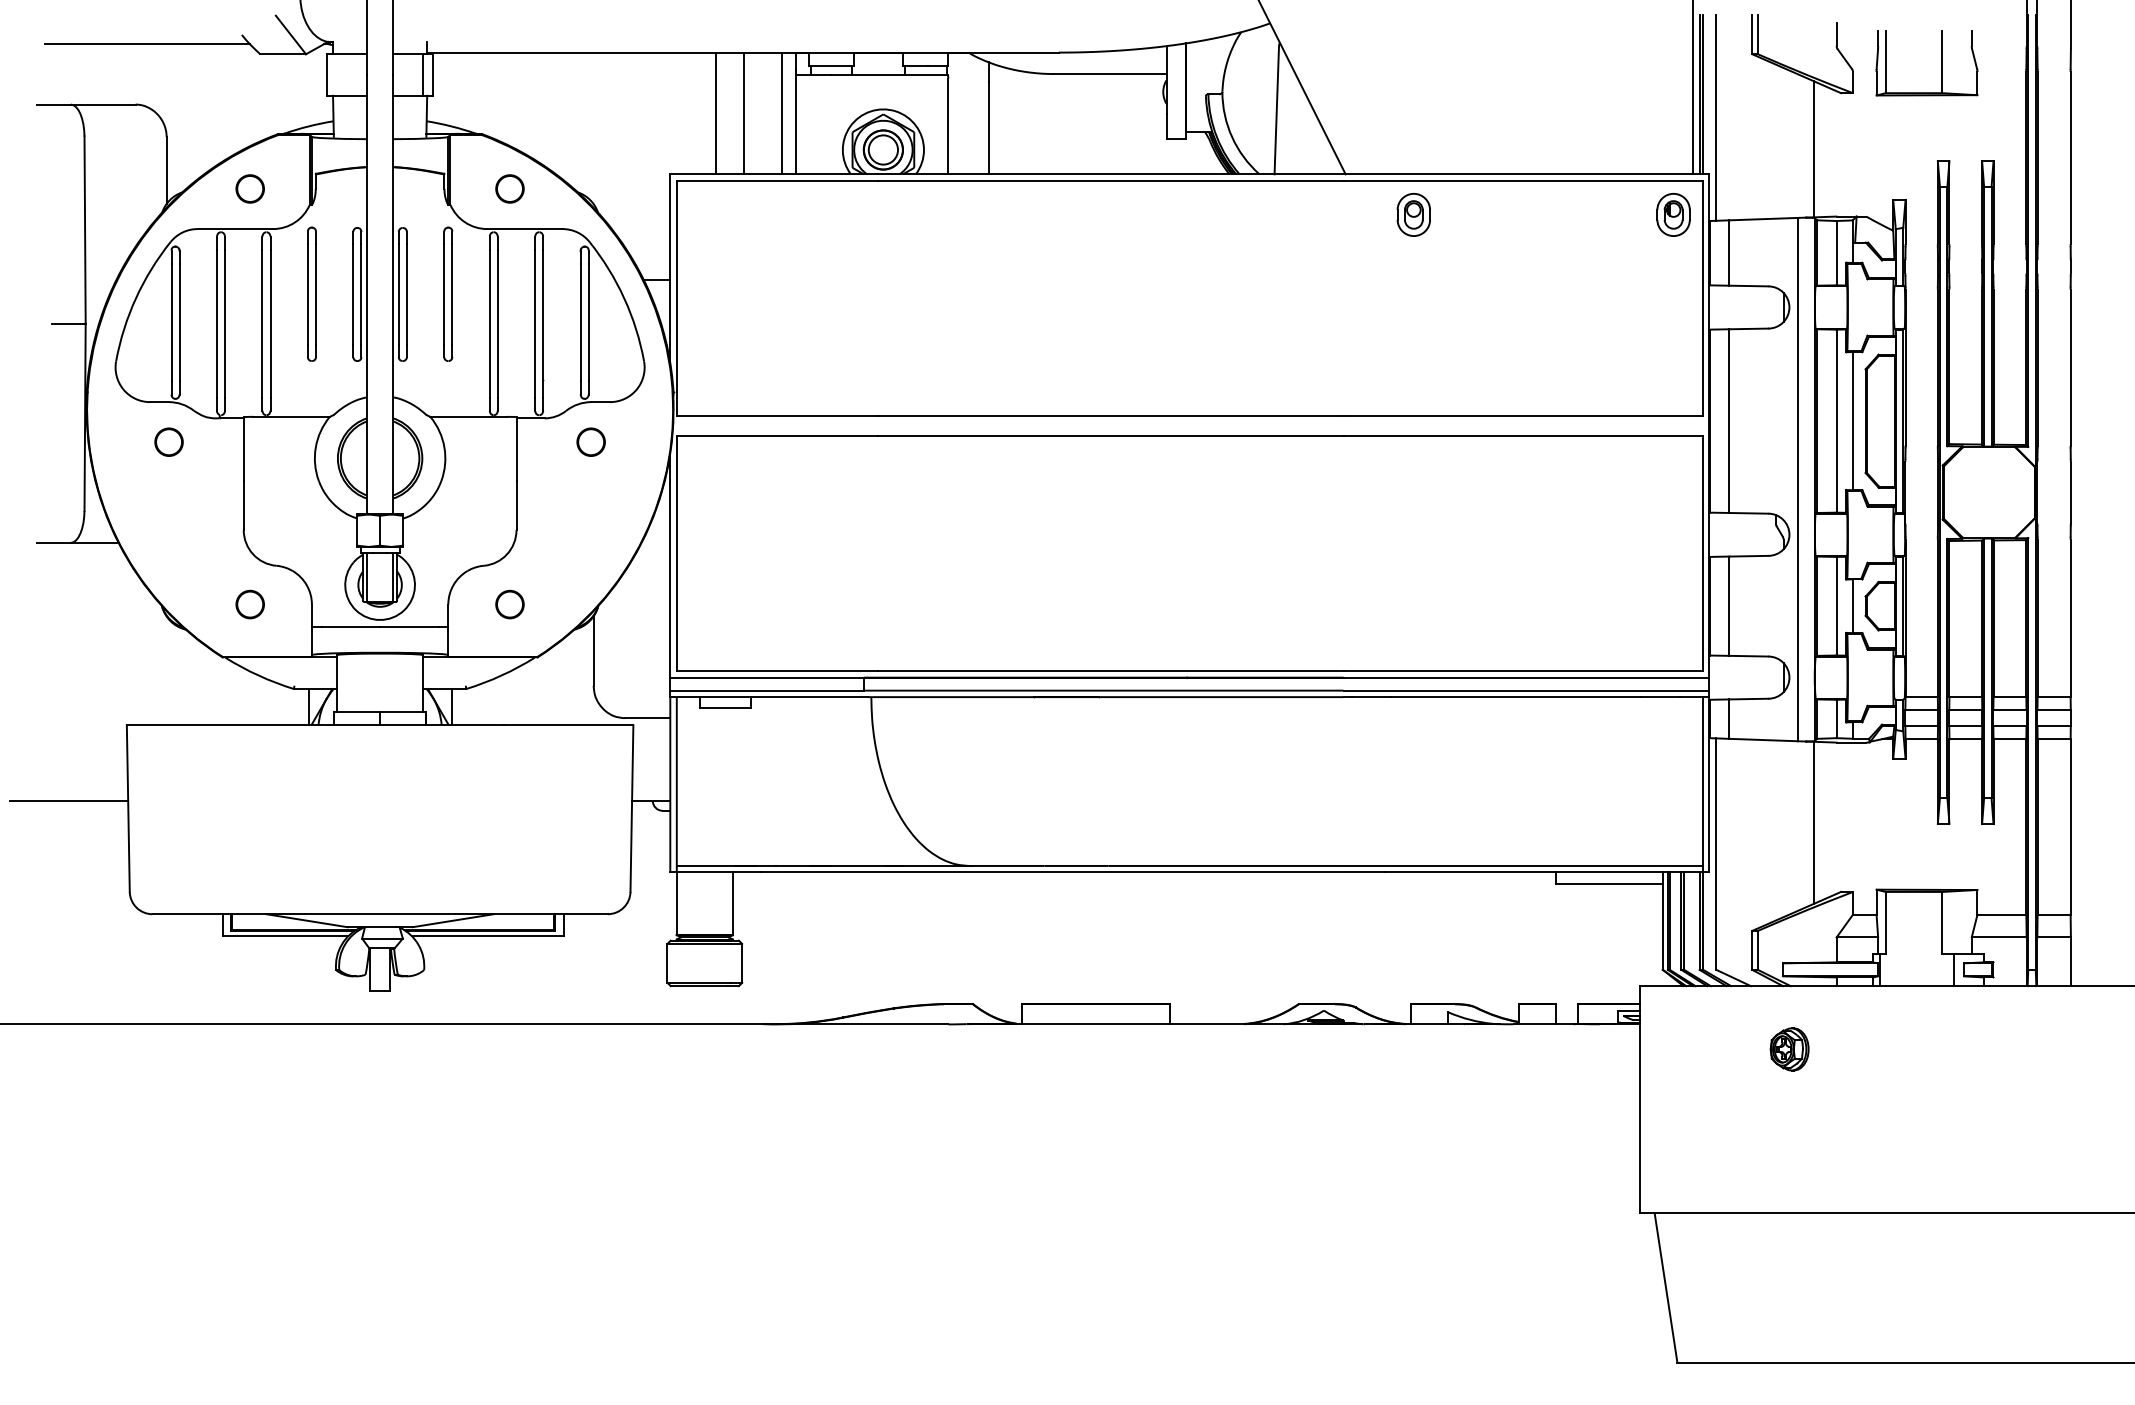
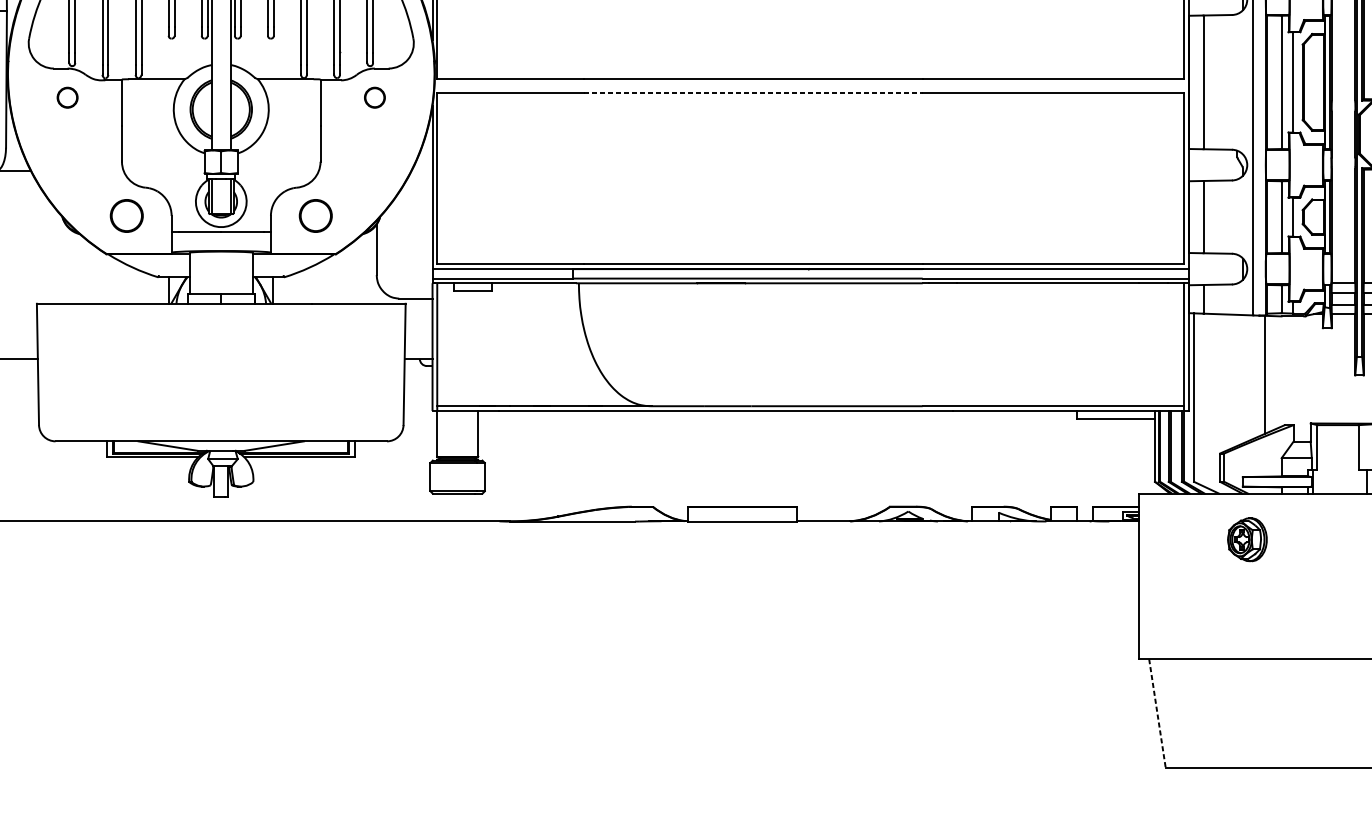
line: (1110, 435) -> (752, 92), solid -> dashed
part: (249, 604) -> (126, 215), size x1.6
part: (509, 604) -> (315, 215), size x1.6
part: (1789, 1049) -> (1247, 539), size x1.4
line: (1666, 1288) -> (1157, 713), solid -> dashed

